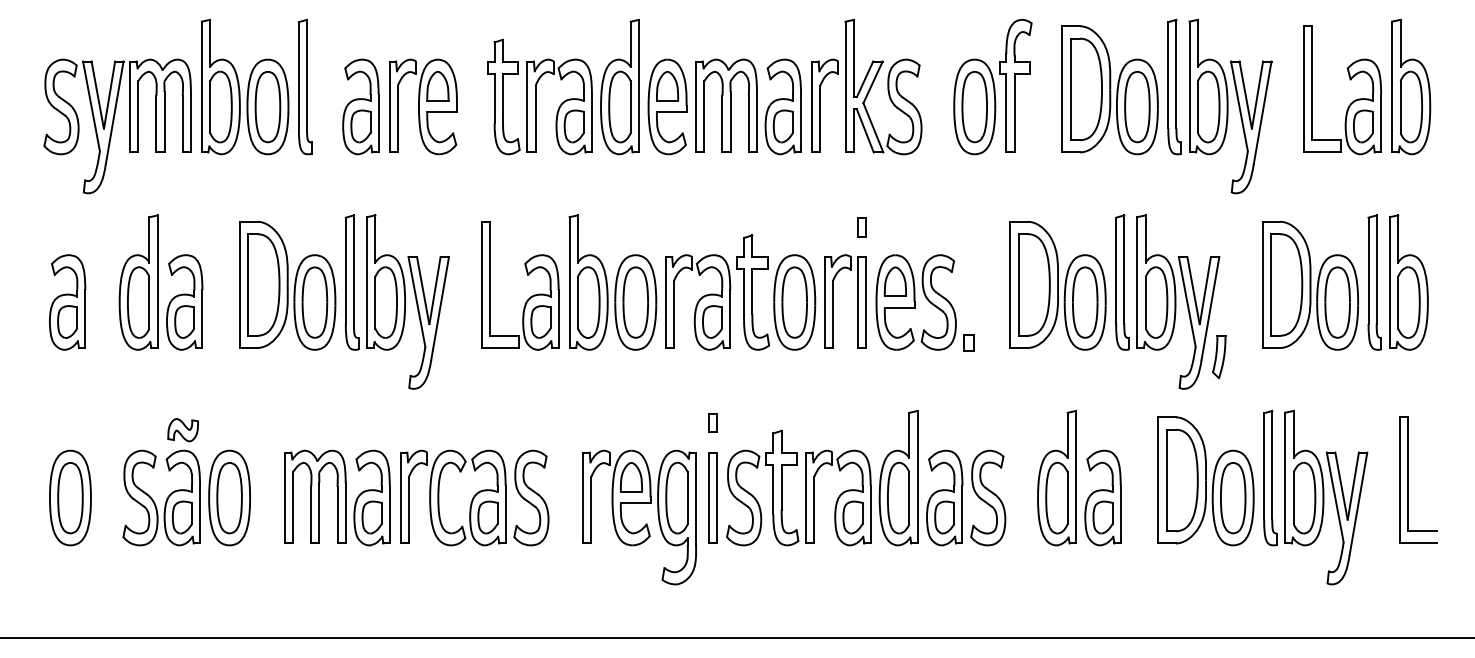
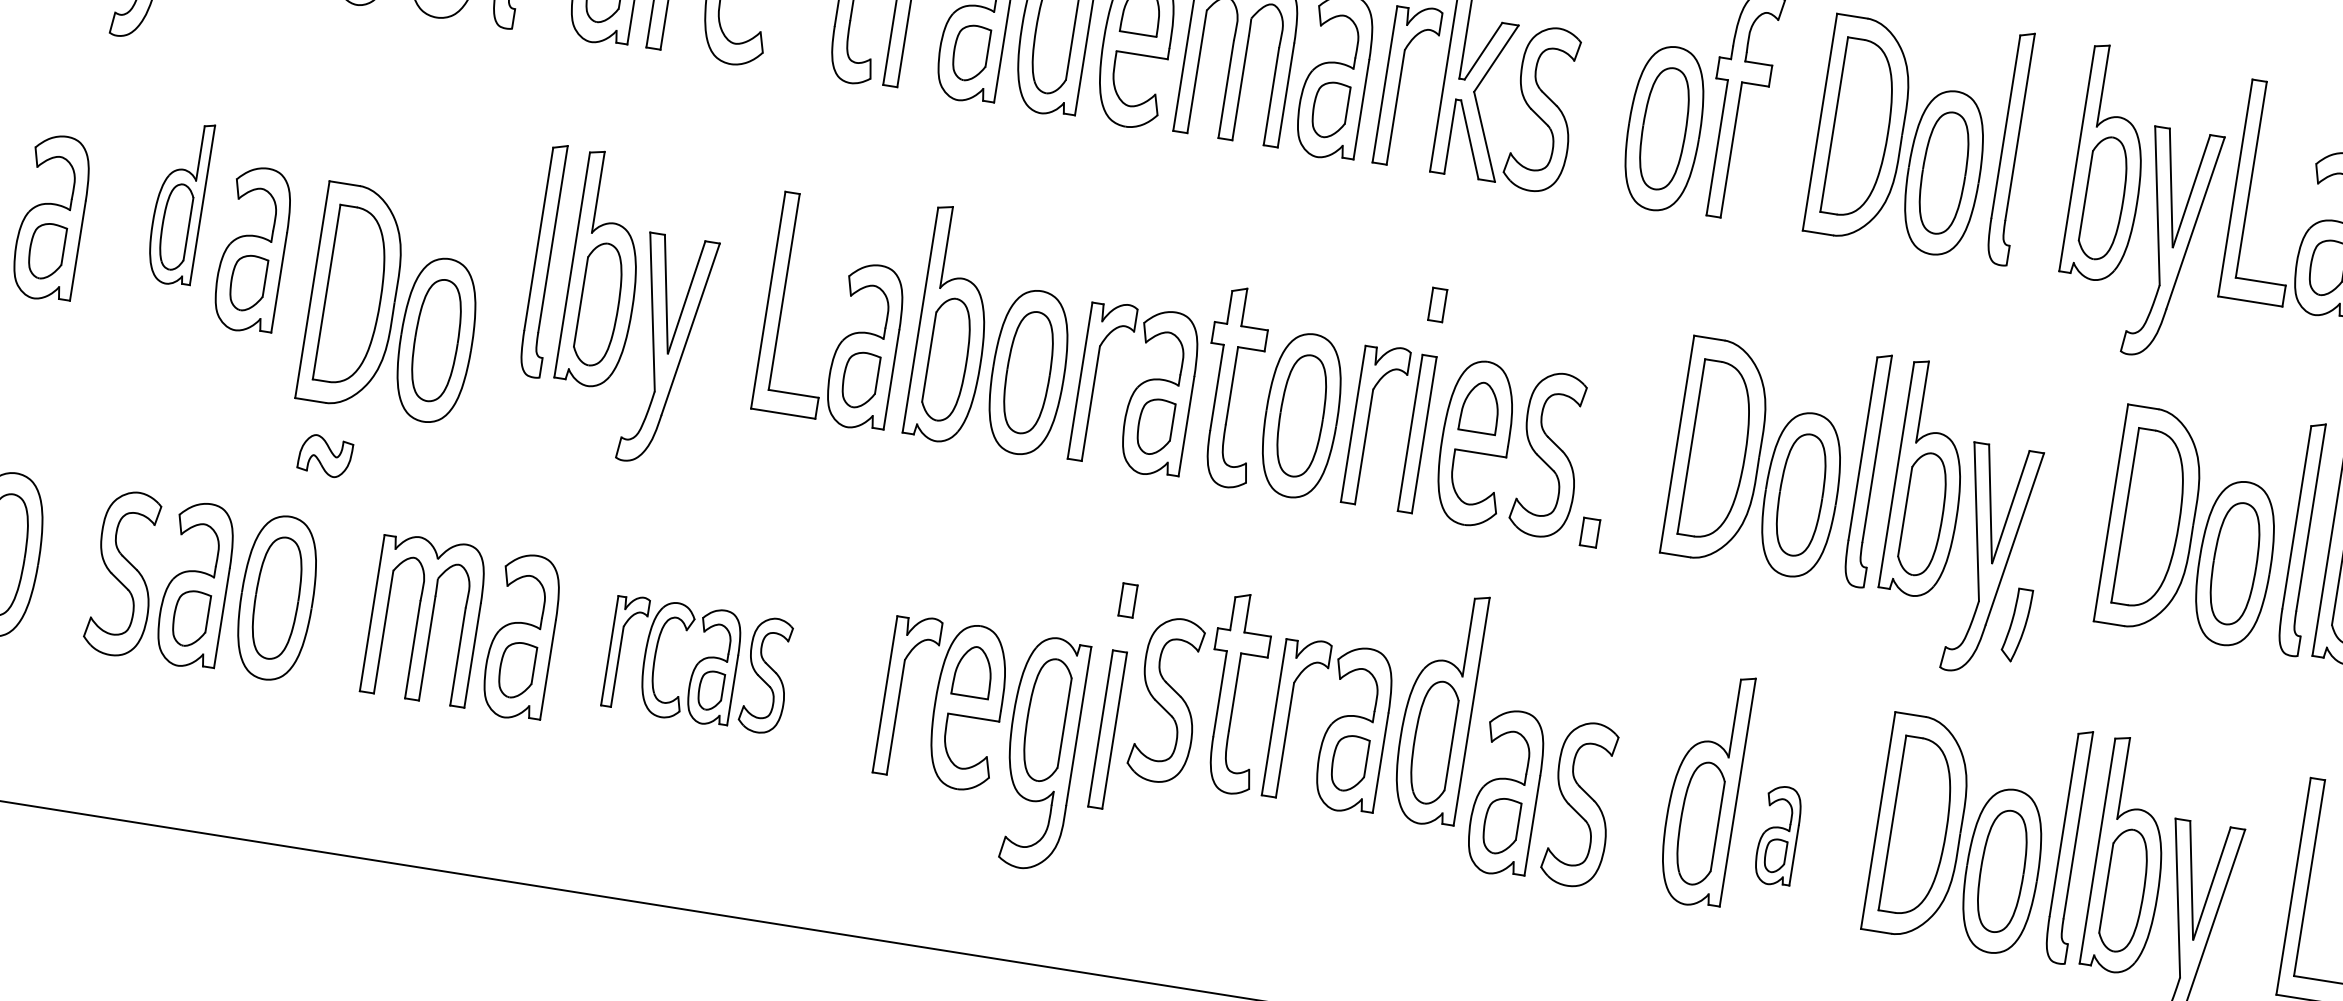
part: (1230, 106) -> (2142, 203), moved
part: (138, 282) -> (179, 202), size x0.7
part: (287, 285) -> (394, 303), moved
part: (182, 430) -> (324, 456), moved
part: (816, 474) -> (1298, 679), moved
part: (474, 497) -> (698, 663), size x0.7
part: (1102, 497) -> (1777, 834), size x0.6

